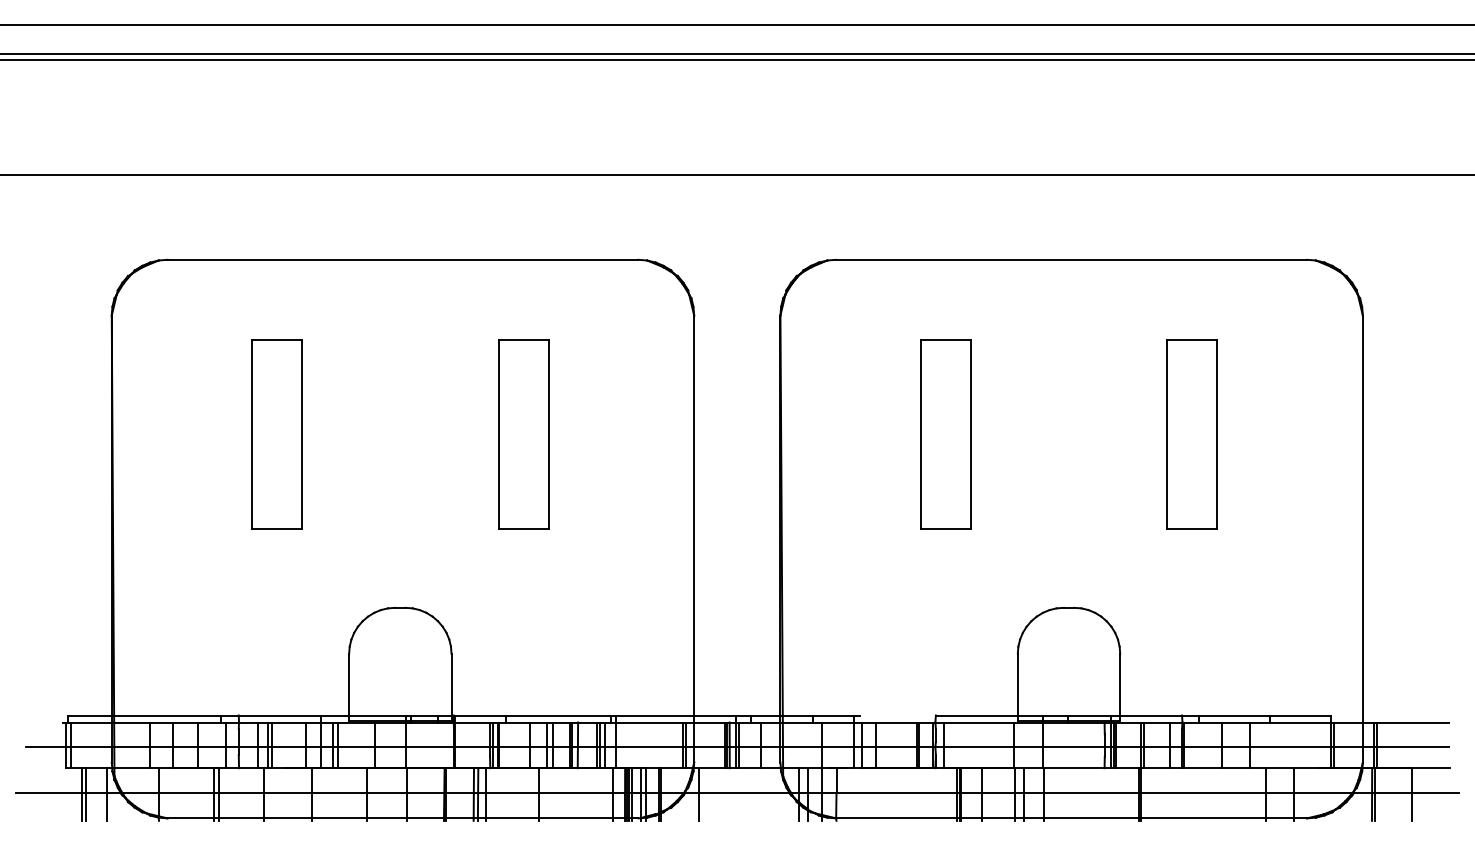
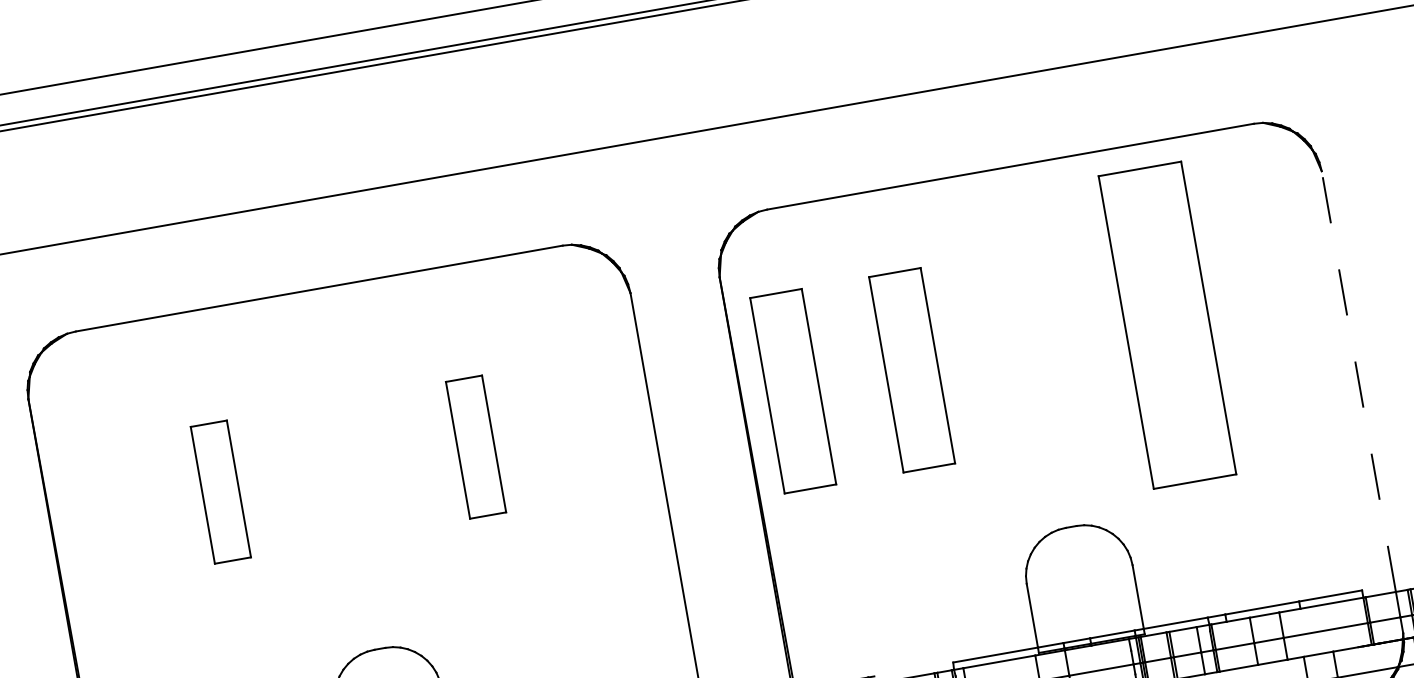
part: (276, 434) -> (220, 492), size x0.7
part: (523, 434) -> (475, 447), size x0.7
part: (830, 434) -> (793, 391), added
part: (1191, 434) -> (1166, 325), size x1.6
line: (1362, 518) -> (1358, 381), solid -> dashed

